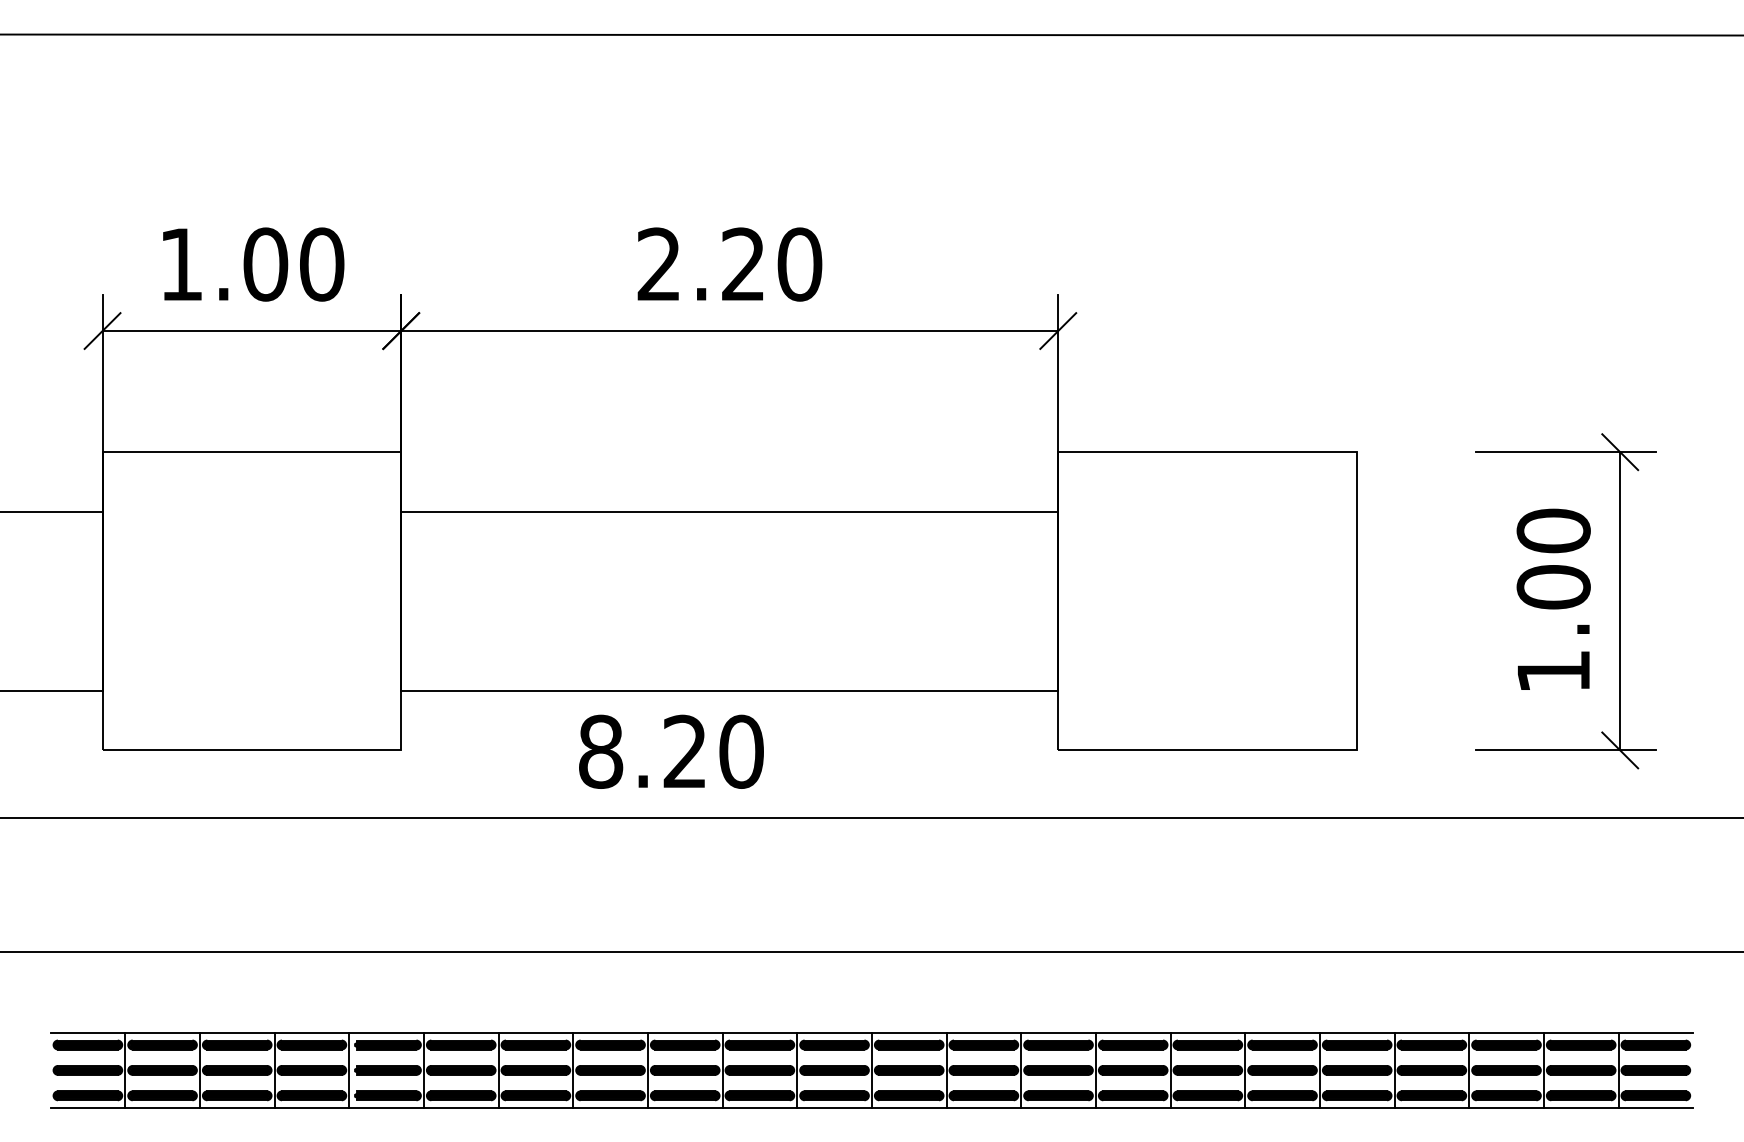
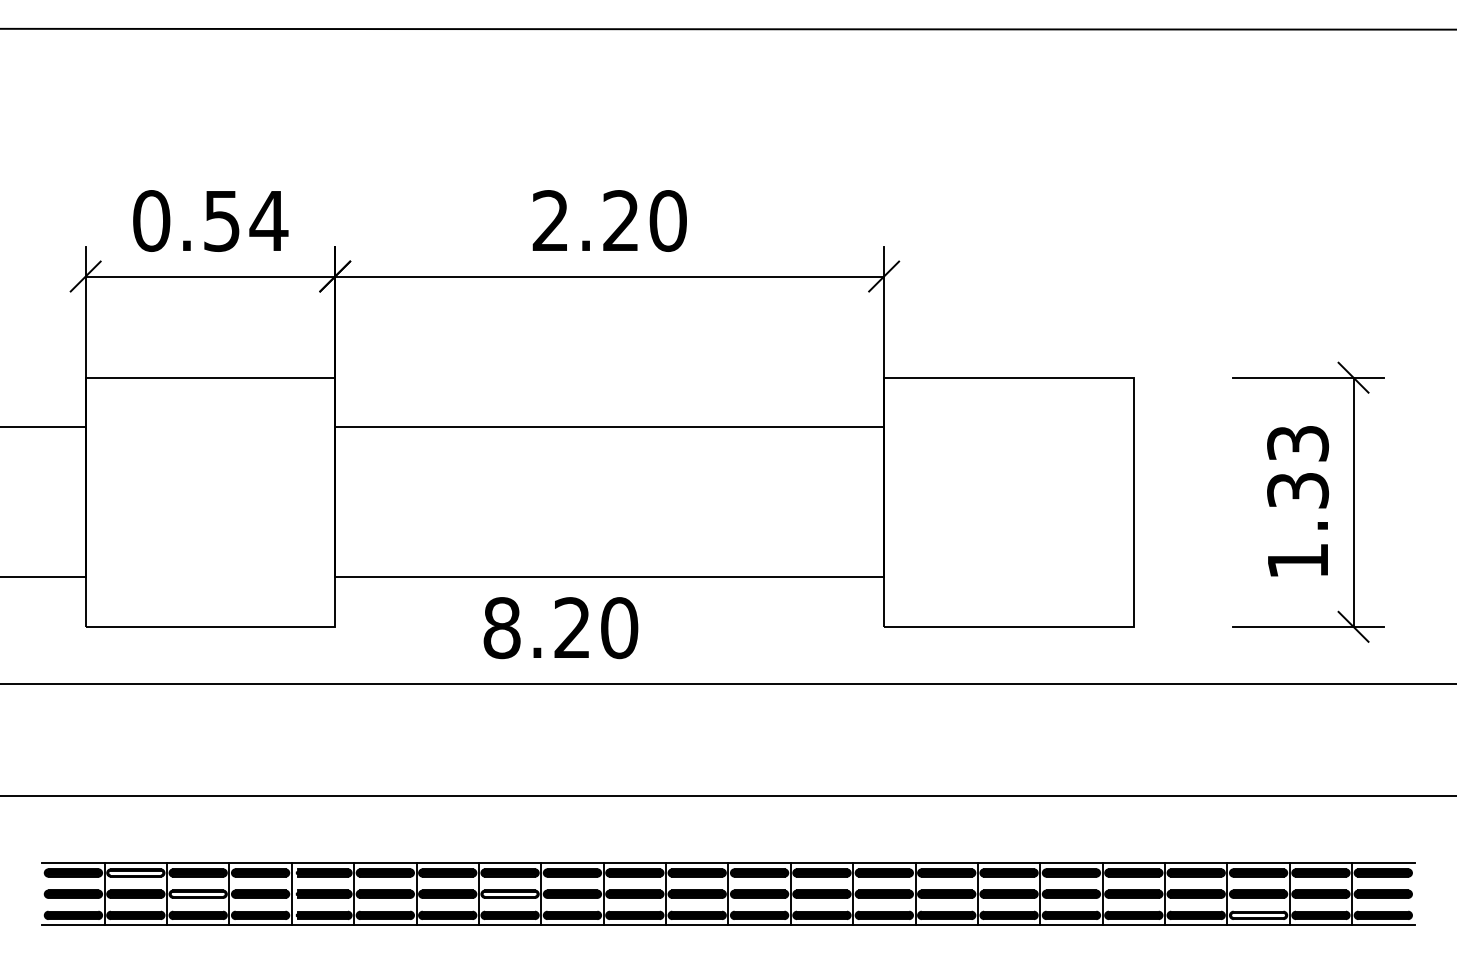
text: (252, 264) -> (210, 220), 1.00 -> 0.54
text: (1553, 558) -> (1297, 466), 1.00 -> 1.33
fill: (162, 1045) -> (135, 873), removed
fill: (236, 1070) -> (197, 894), removed
fill: (610, 1070) -> (510, 894), removed
fill: (1506, 1095) -> (1258, 915), removed

